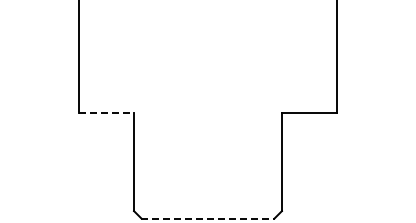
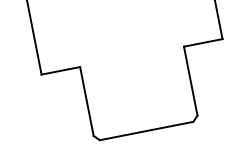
line: (107, 112) -> (61, 70), dashed -> solid
line: (208, 218) -> (146, 130), dashed -> solid

